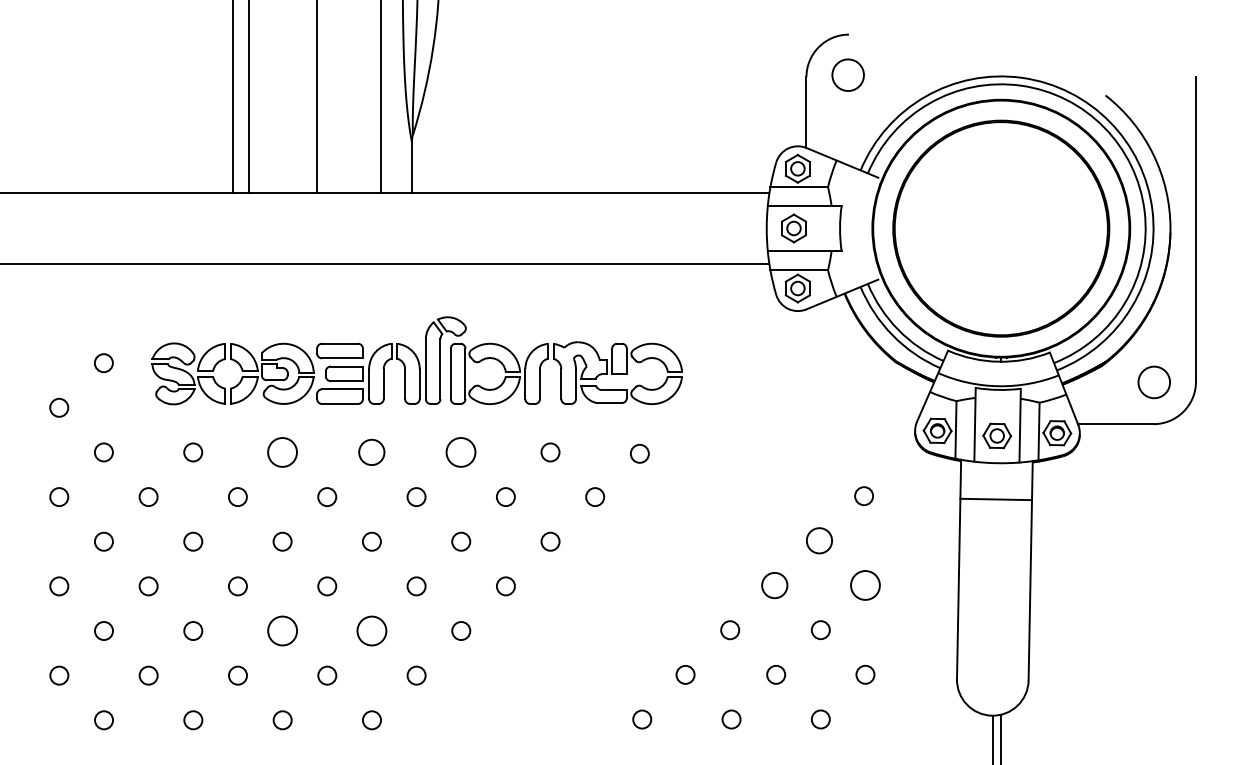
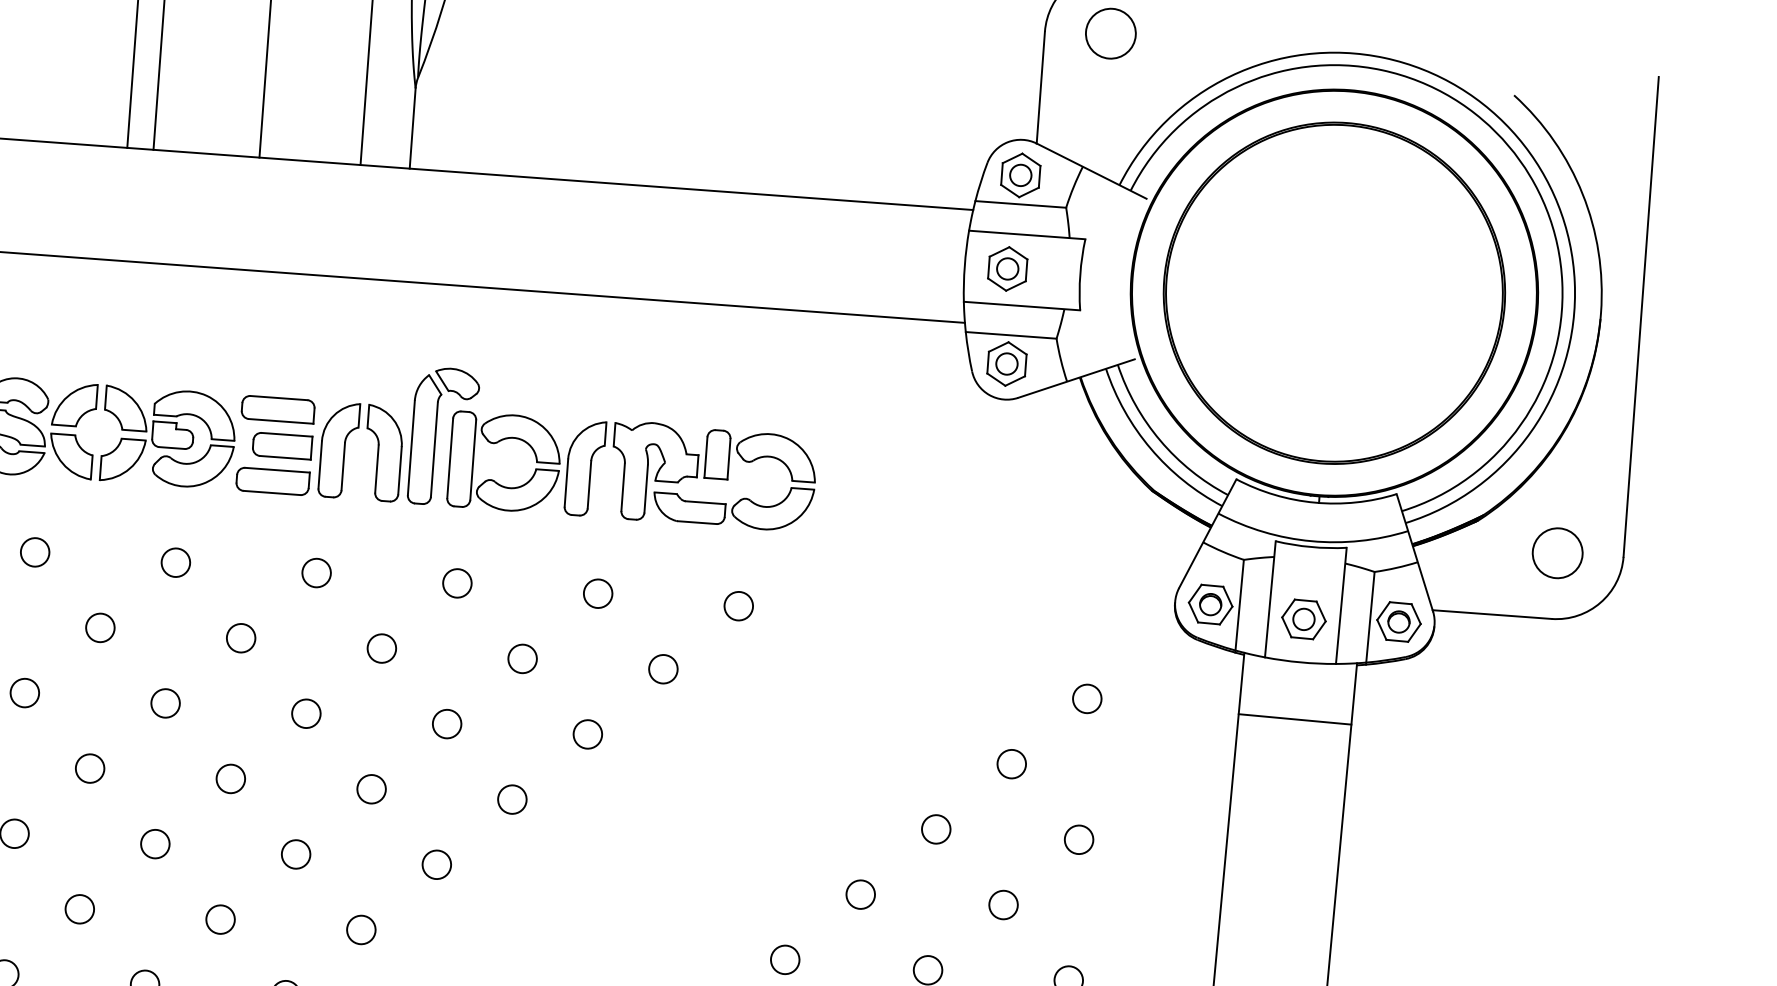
circle: (282, 452) -> (175, 562), size x0.62
circle: (371, 452) -> (316, 573), size x0.71
circle: (461, 452) -> (457, 583), size x0.62
circle: (819, 540) -> (1011, 763), size x0.71
circle: (774, 585) -> (935, 829), size x0.71
circle: (865, 585) -> (1079, 839), size x0.62
circle: (371, 630) -> (295, 853), size x0.62
circle: (282, 631) -> (155, 844), size x0.62

